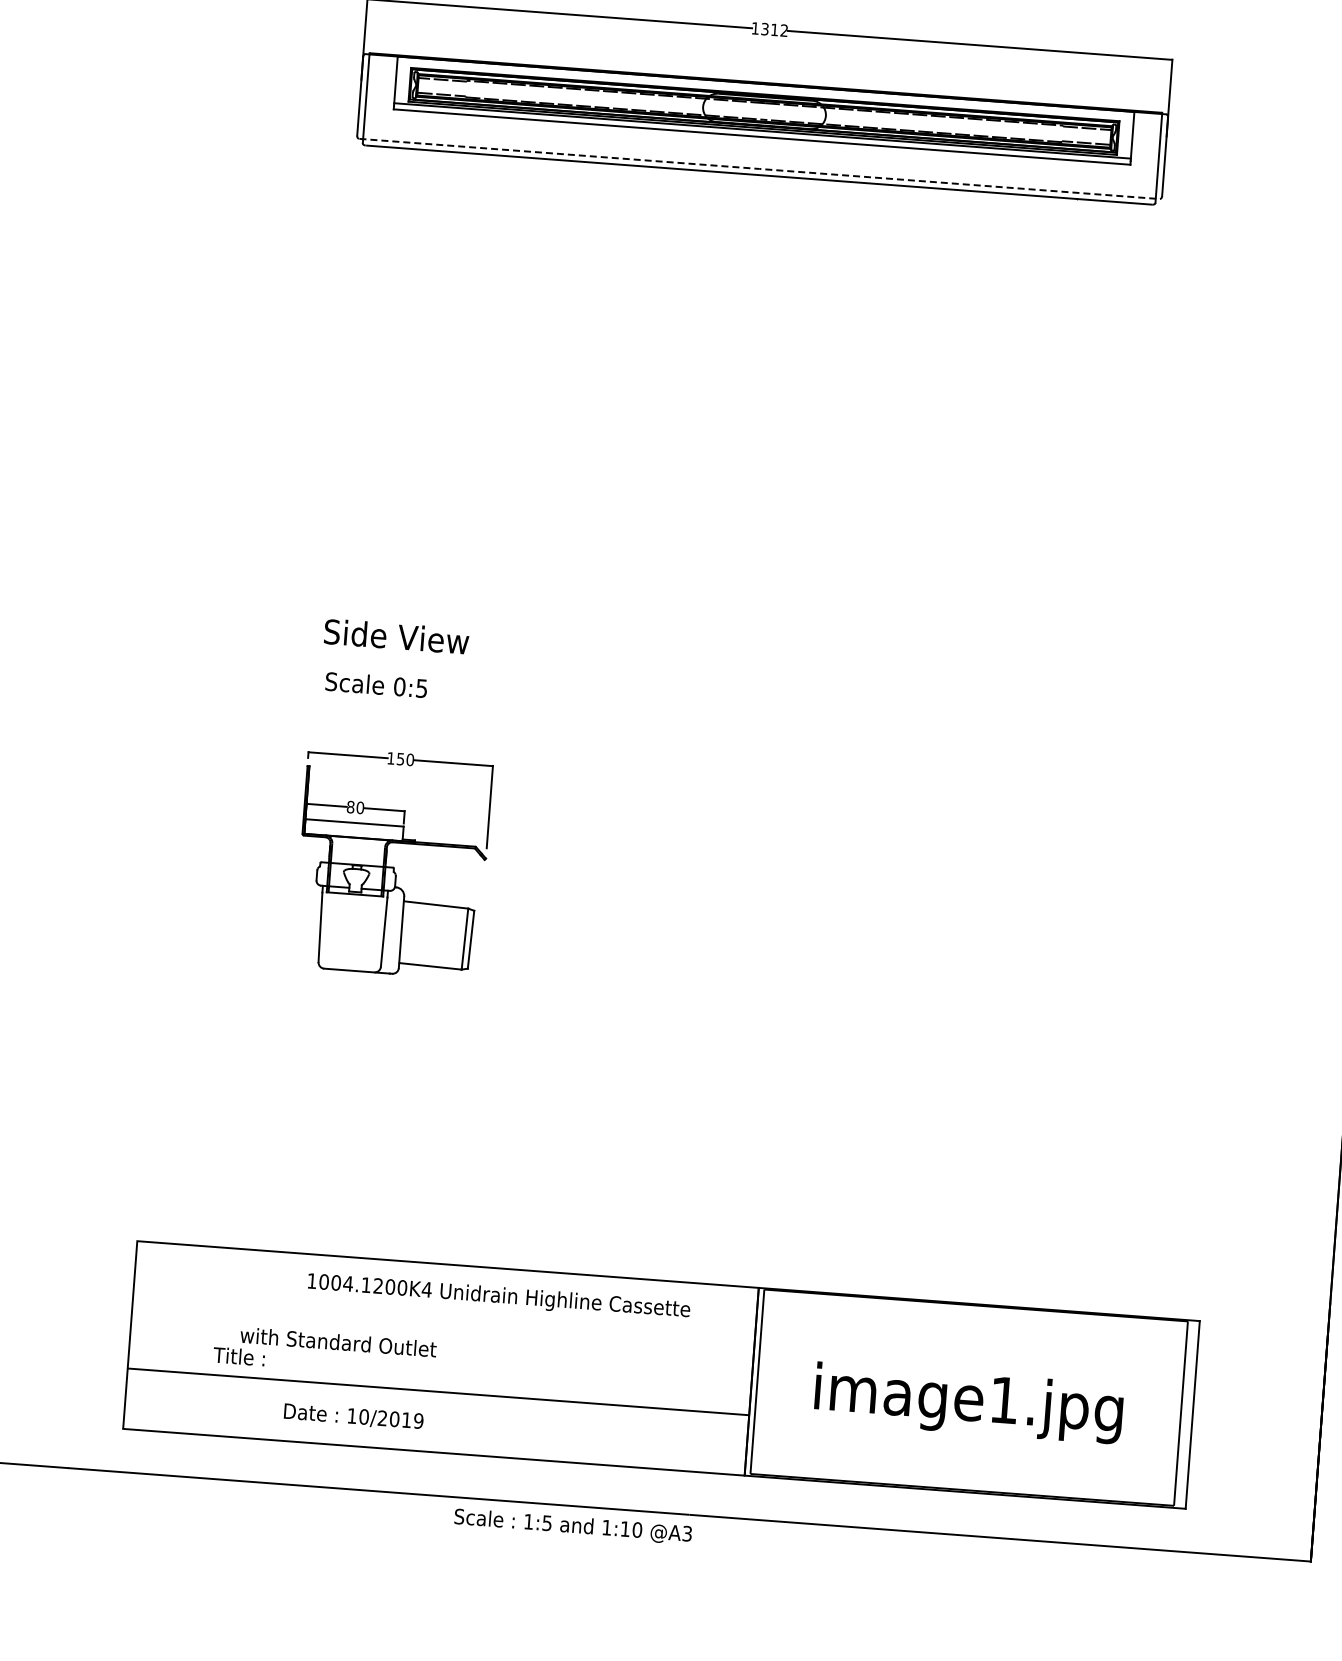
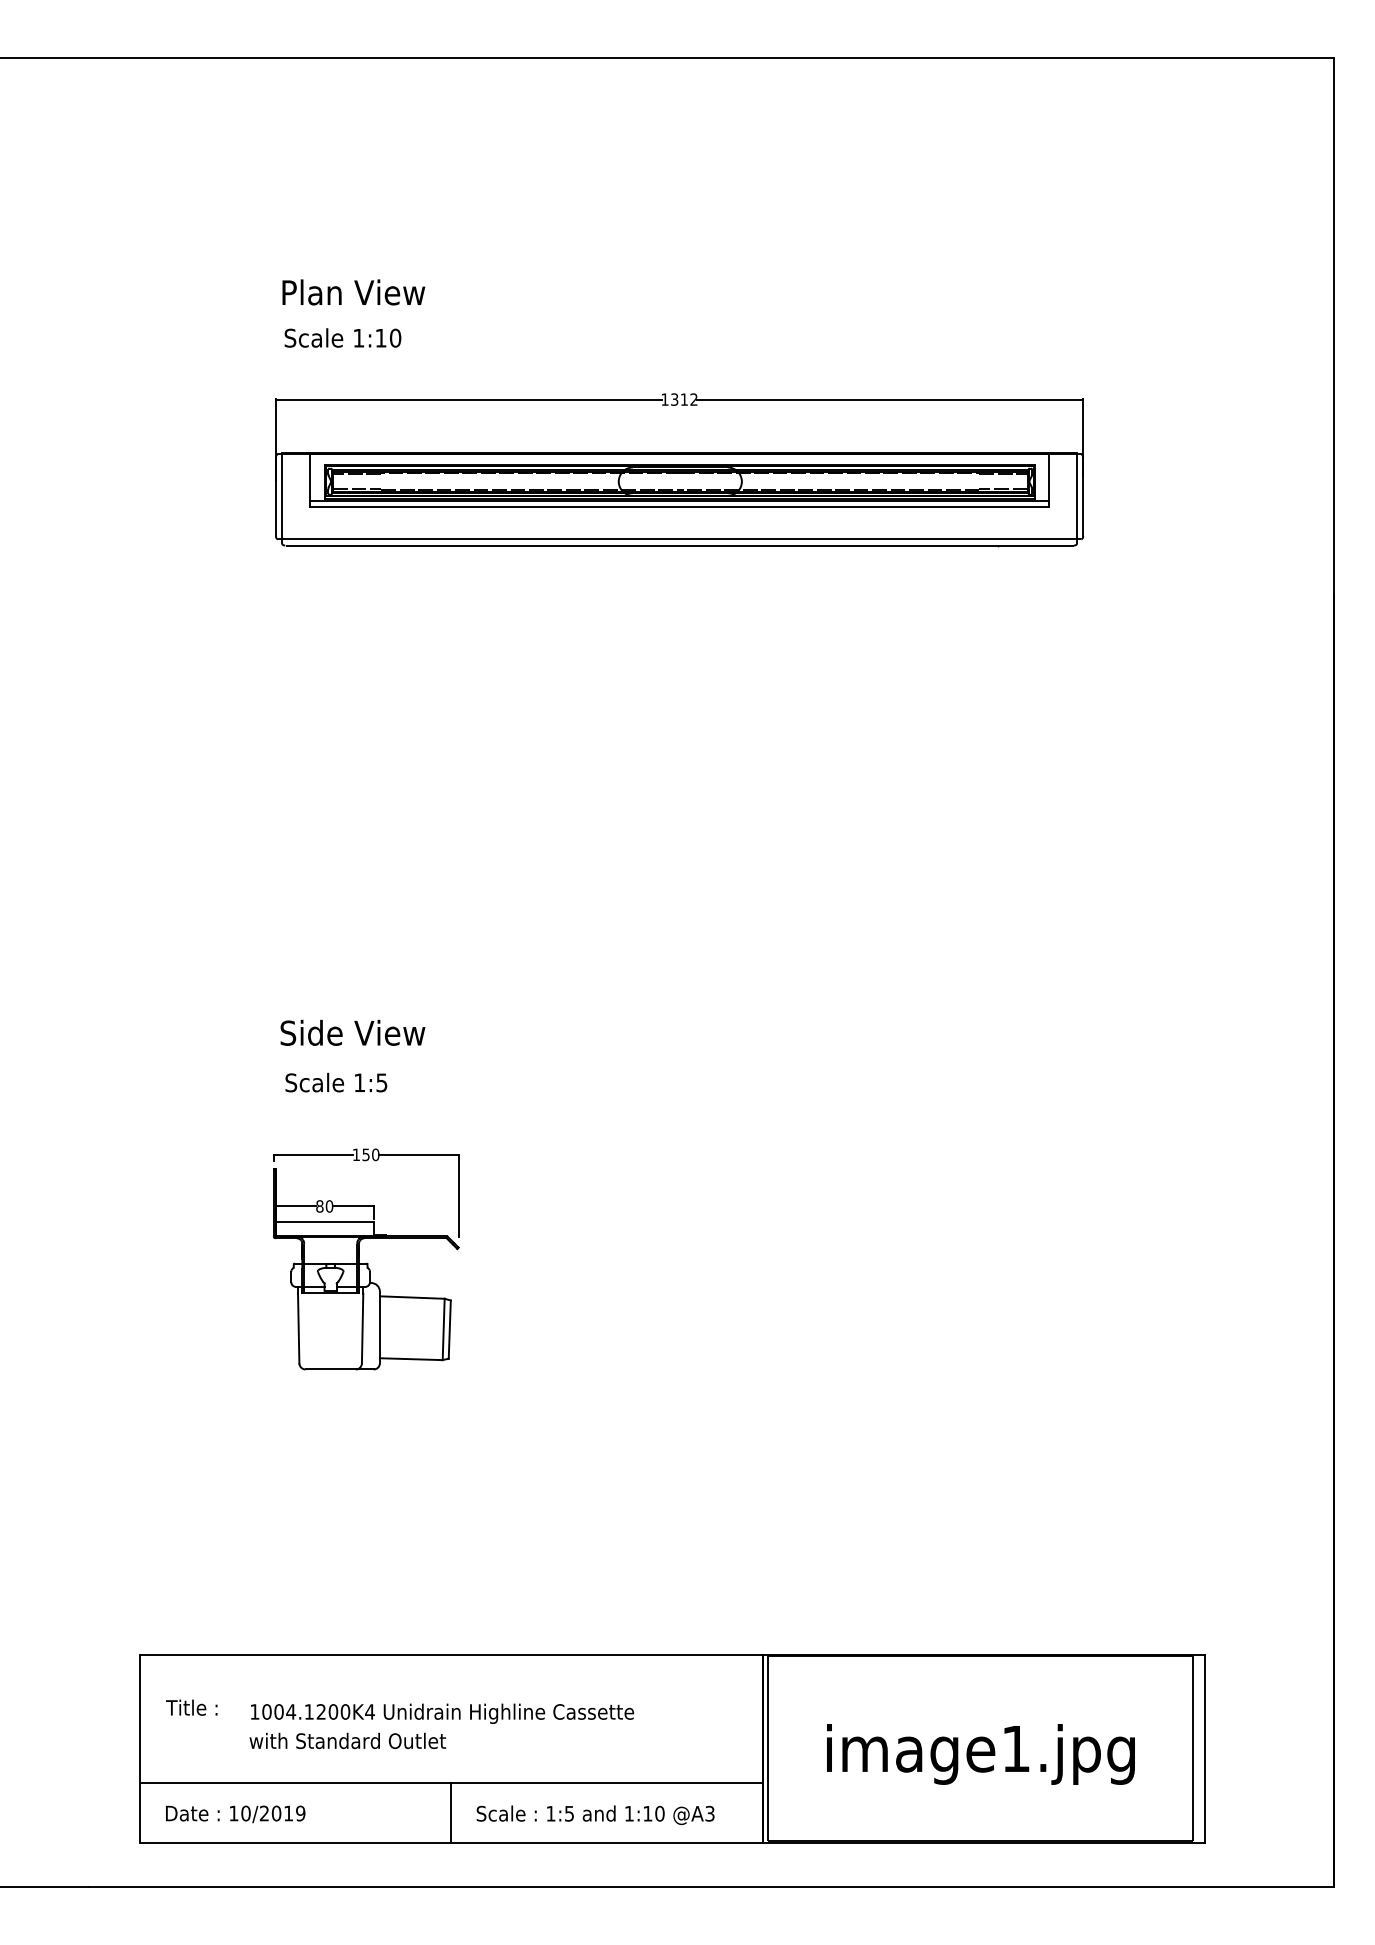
line: (759, 169) -> (679, 539), dashed -> solid
text: (399, 686) -> (359, 1082), 0:5 -> 1:5
text: (499, 1296) -> (442, 1713), moved
text: (238, 1356) -> (191, 1707), moved
text: (353, 1417) -> (235, 1814), moved
line: (436, 1421) -> (451, 1812), added
text: (573, 1526) -> (595, 1815), moved

